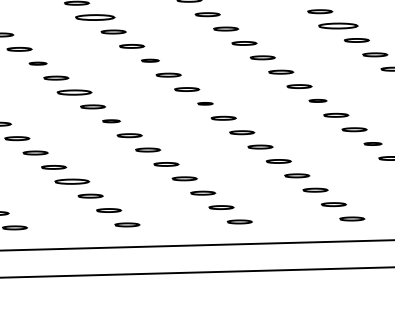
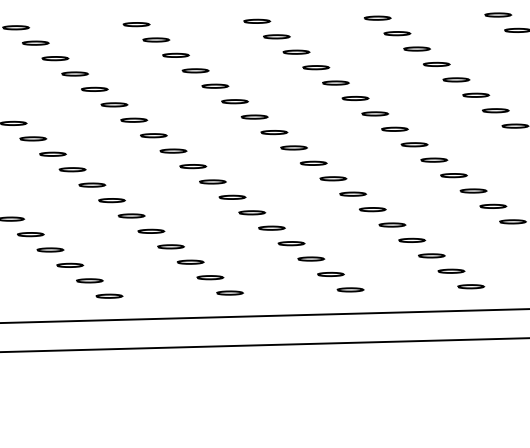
part: (95, 17) -> (195, 70), size x0.62
part: (338, 25) -> (456, 79), size x0.62
part: (150, 60) -> (254, 116), size x1.43
part: (38, 63) -> (134, 119), size x1.43
part: (74, 91) -> (173, 150), size x0.71
part: (318, 100) -> (434, 159), size x1.43
part: (205, 103) -> (313, 162), size x1.67
part: (111, 120) -> (212, 181), size x1.43
part: (373, 143) -> (493, 205), size x1.43
part: (71, 181) -> (170, 246), size x0.71

